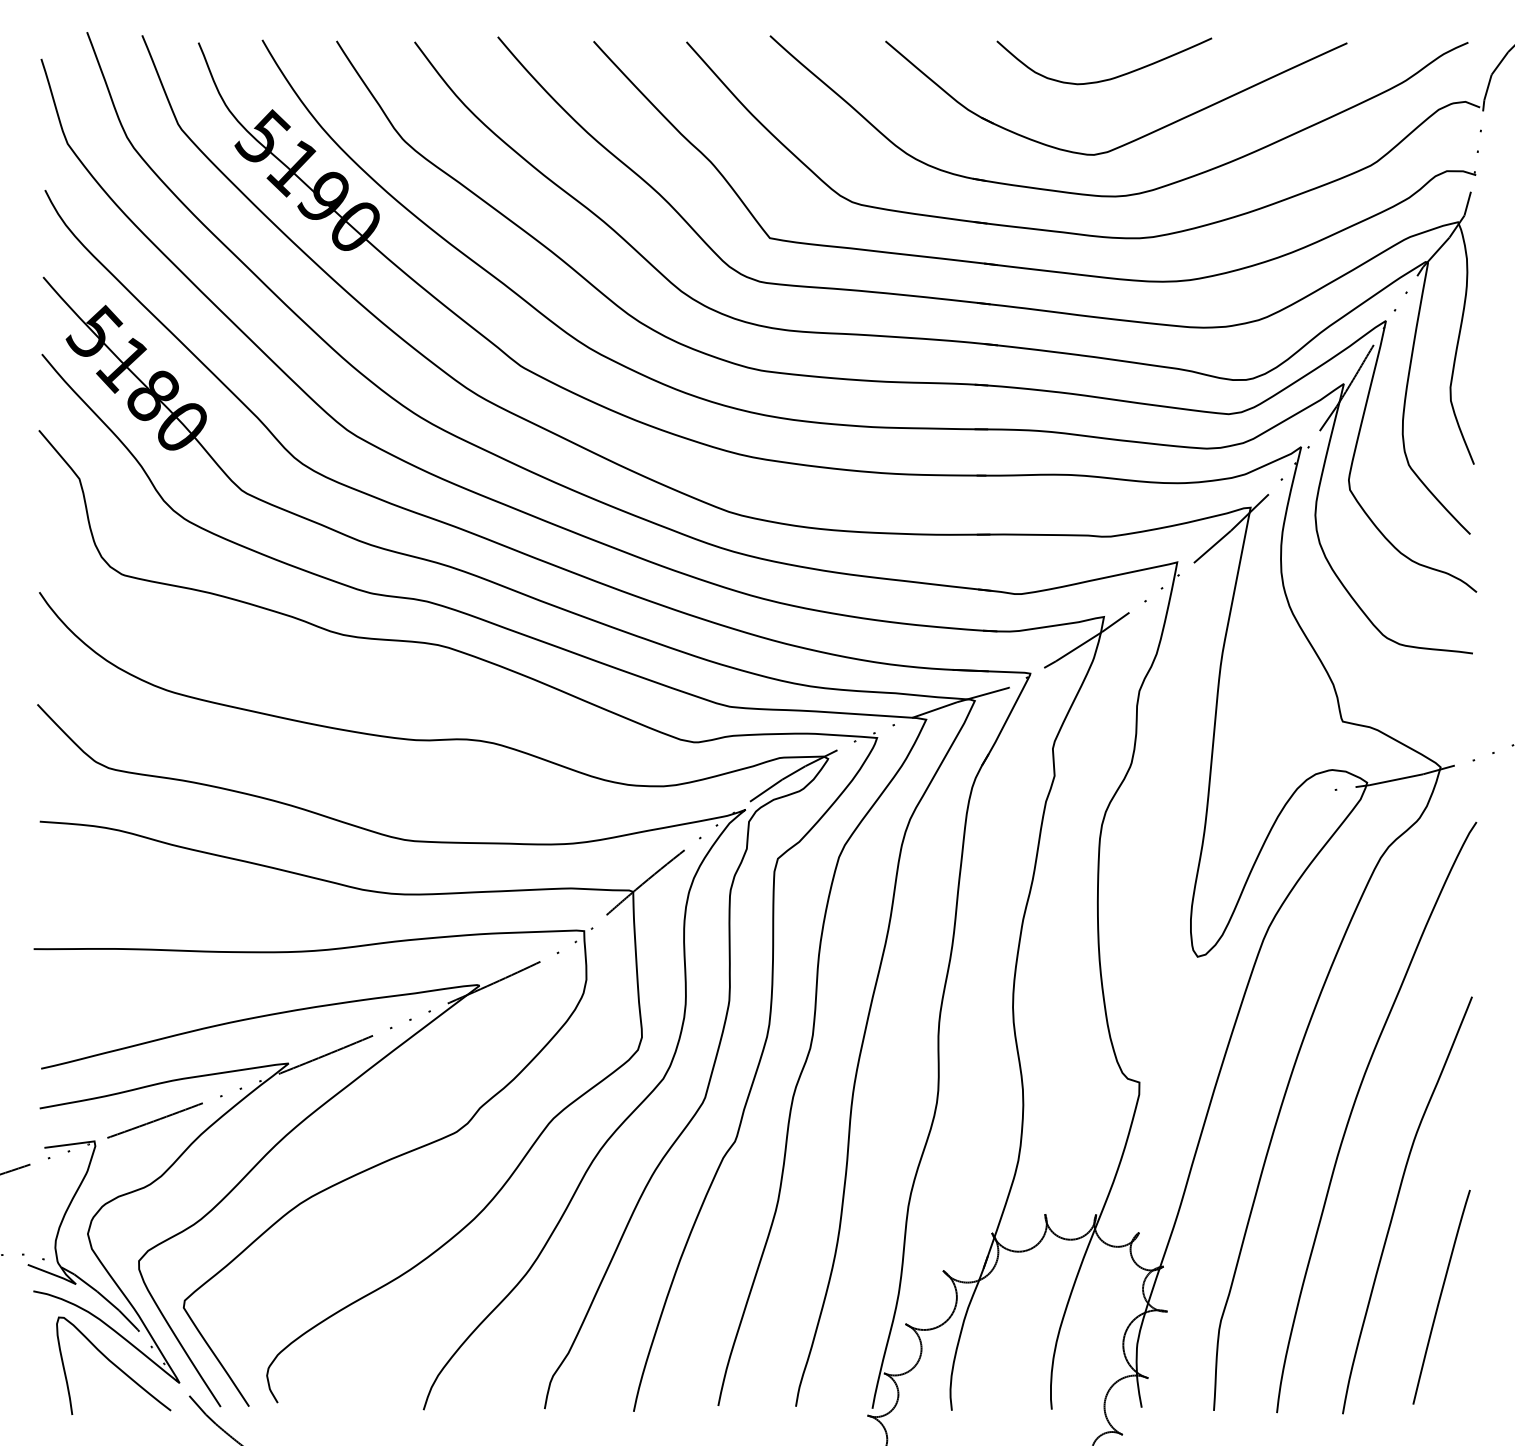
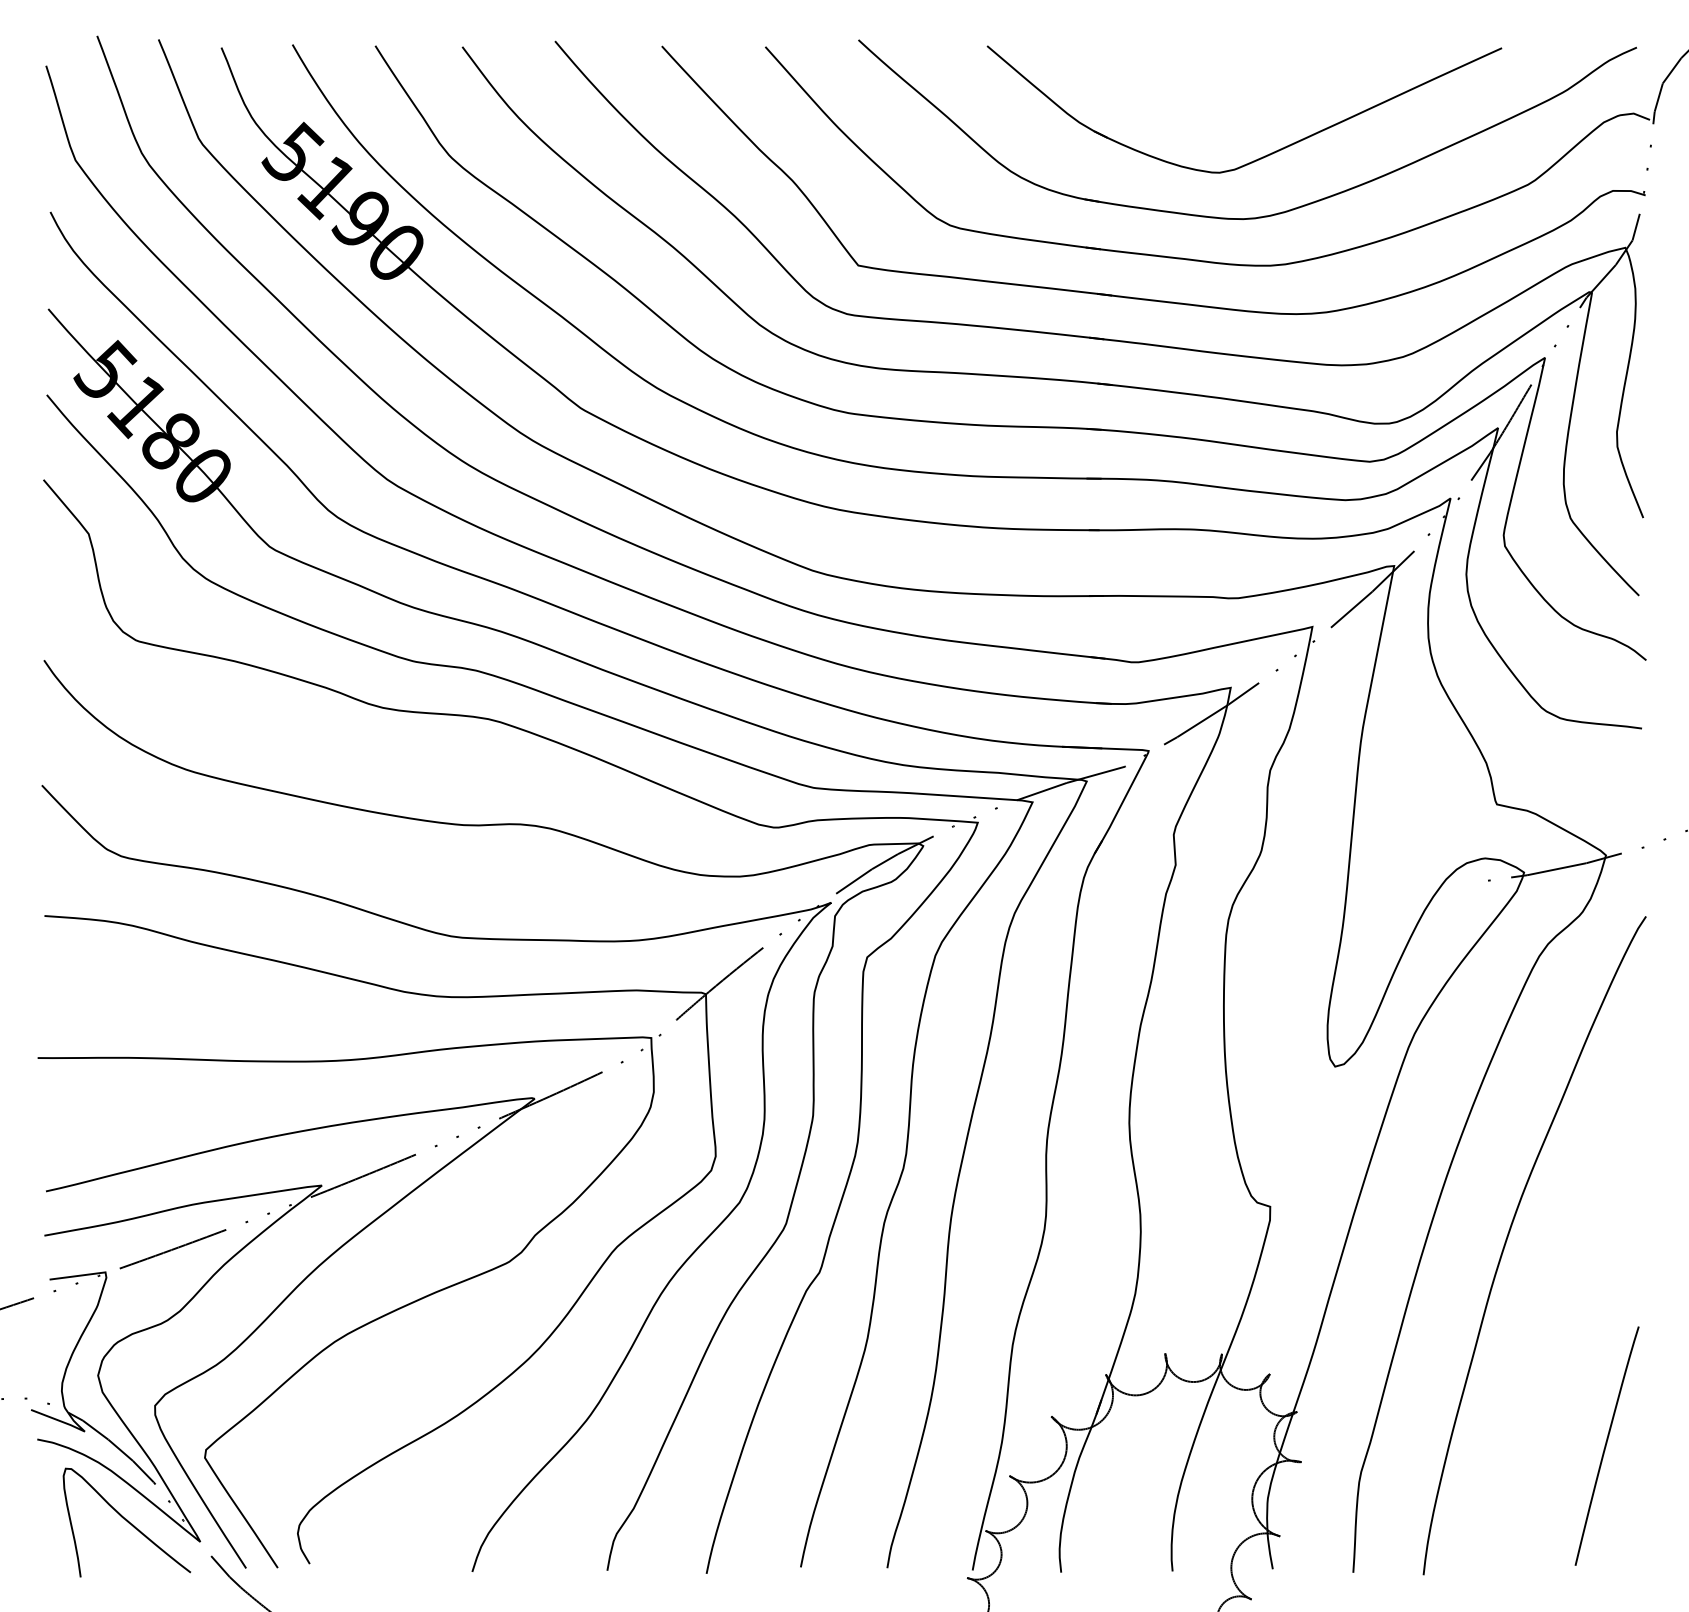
curve: (1108, 78) -> (1235, 87), removed
curve: (1397, 1202) -> (1557, 1340), removed

